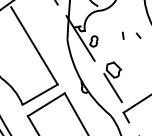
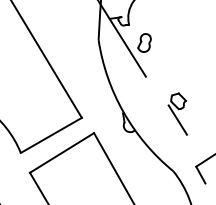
line: (122, 35) -> (194, 32), removed
part: (112, 82) -> (176, 114), size x0.6

